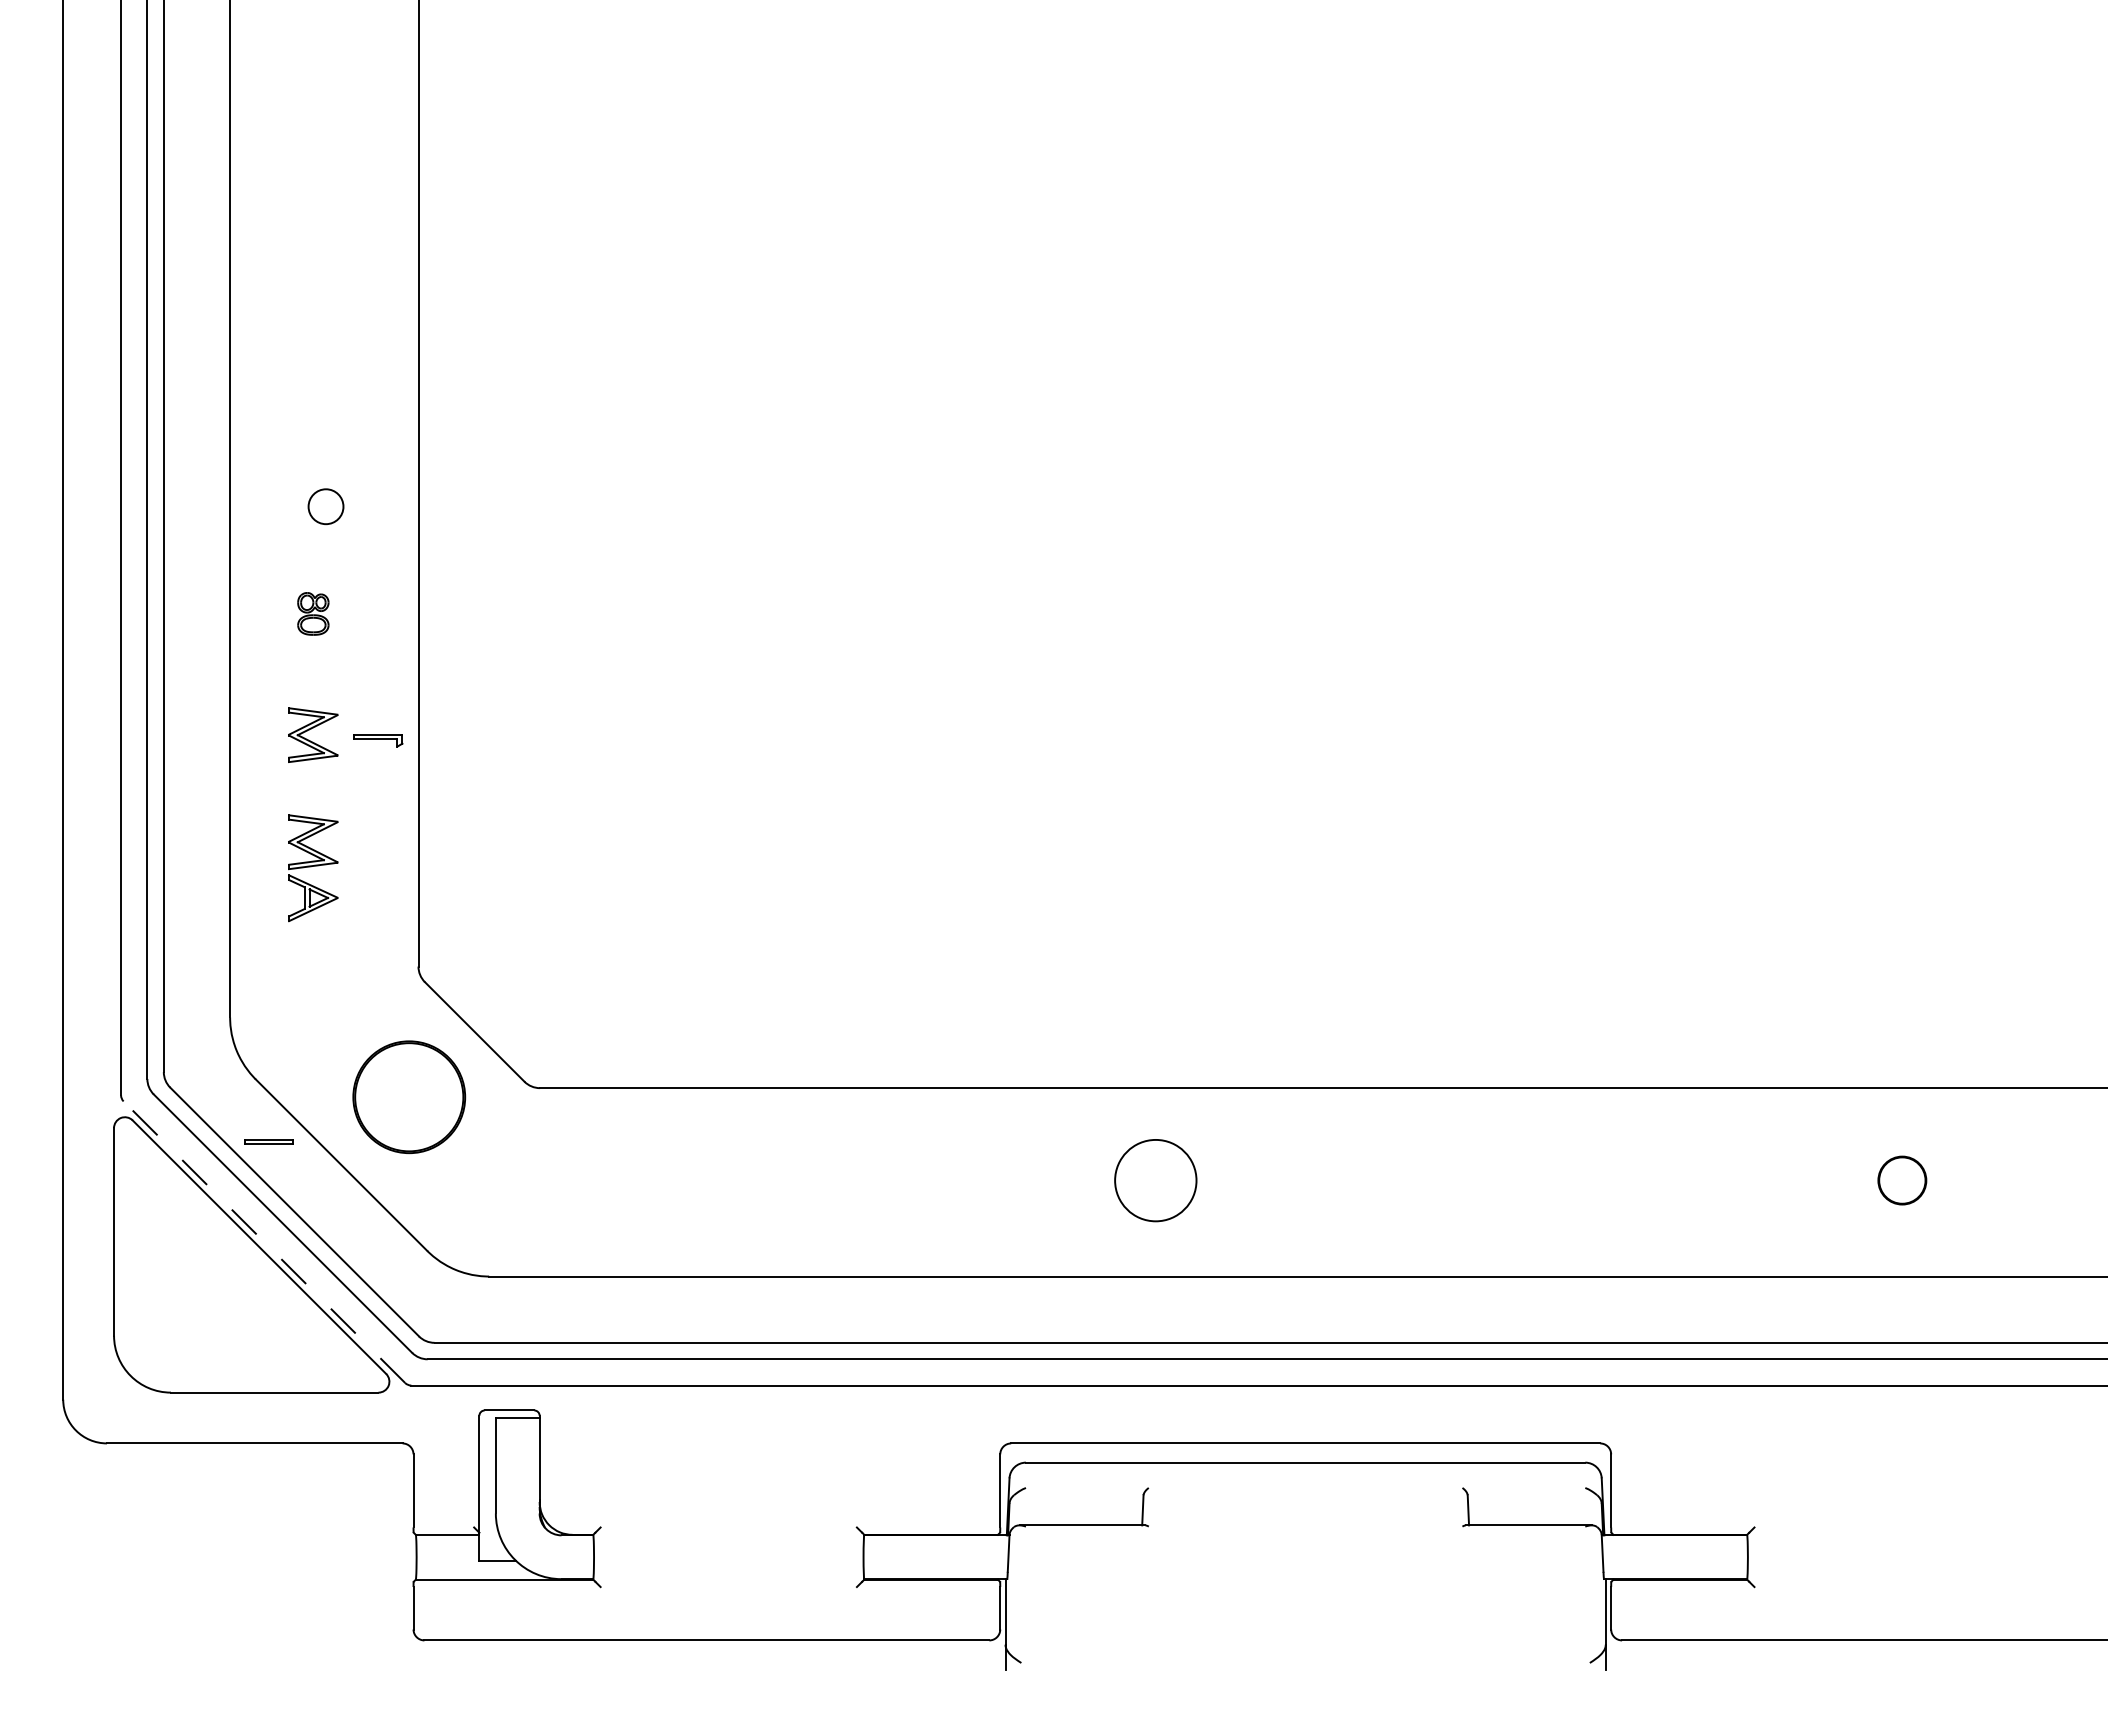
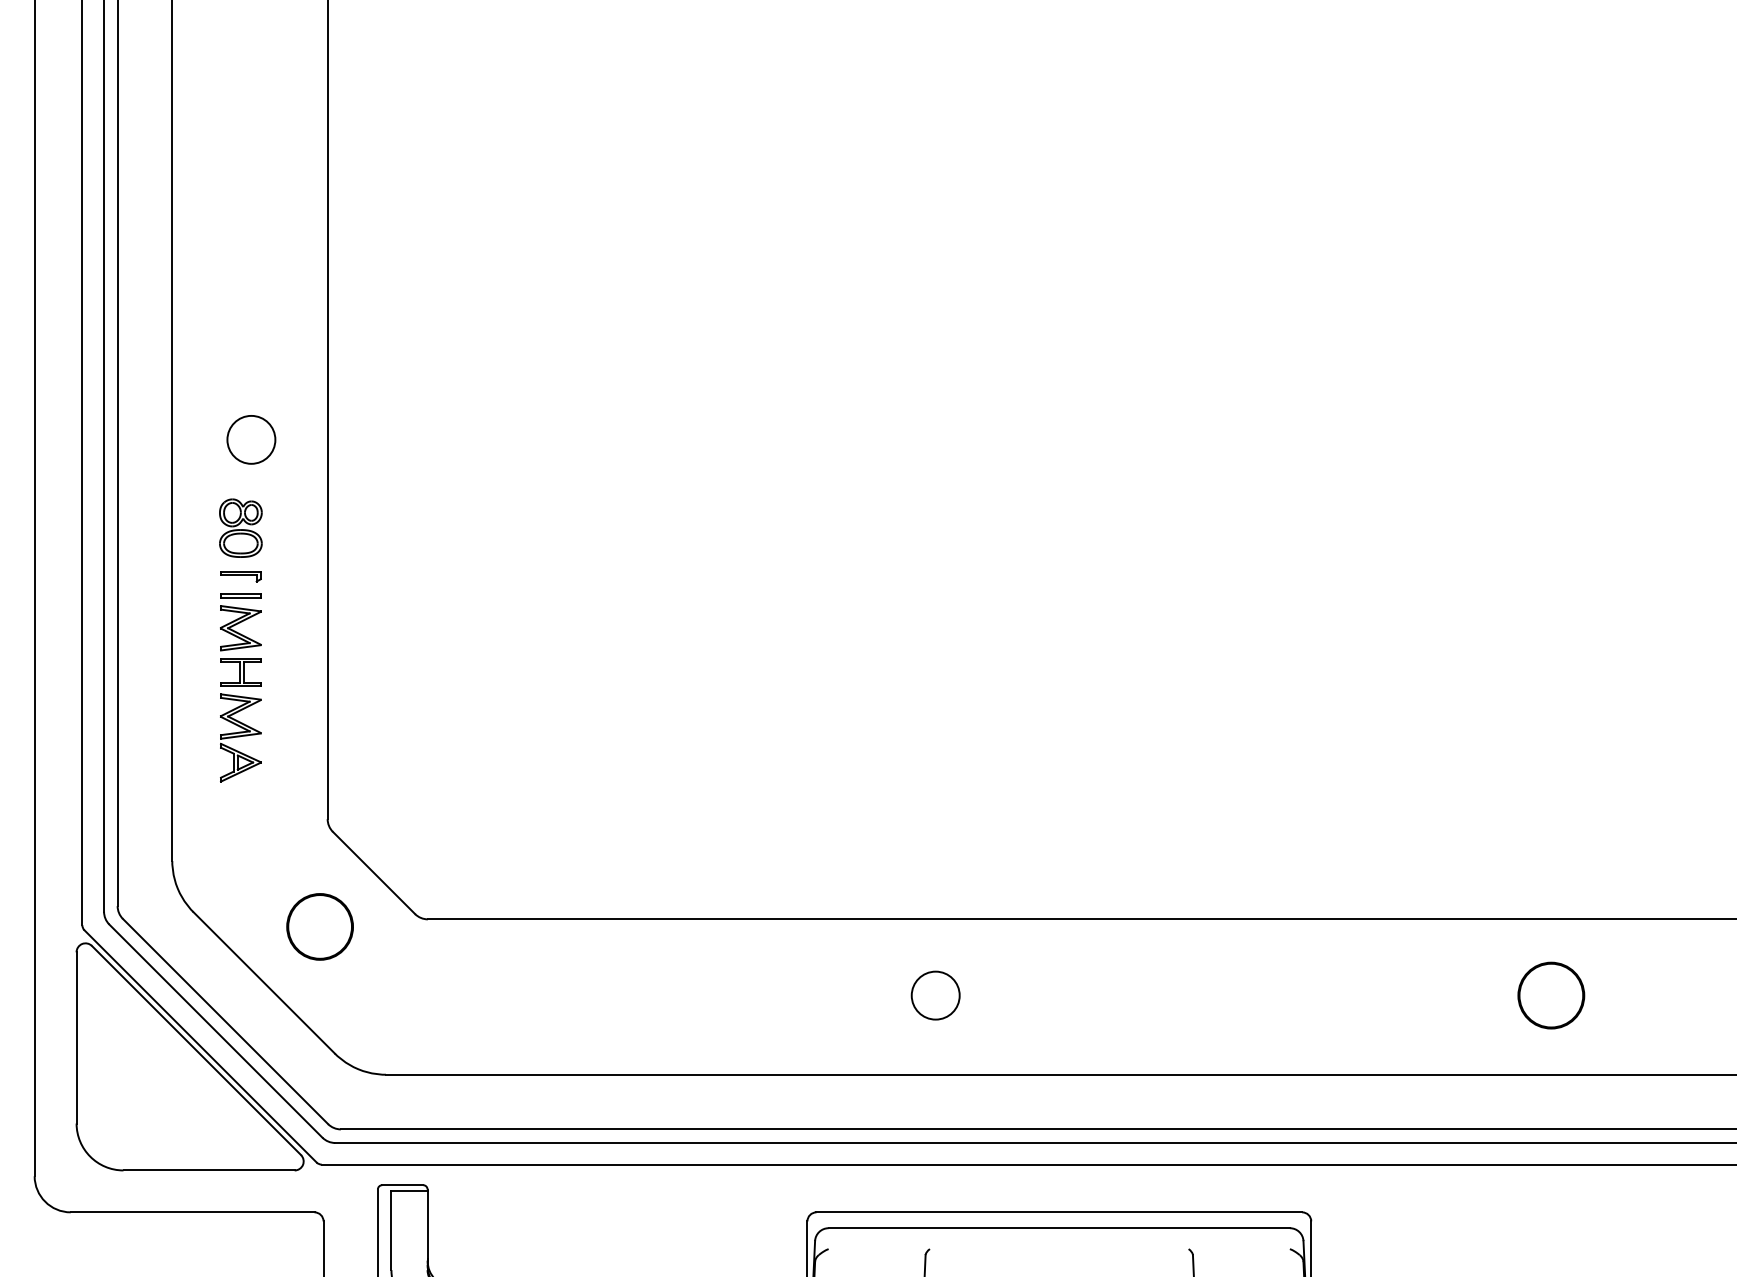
circle: (325, 506) -> (250, 439), size x1.67
part: (313, 613) -> (241, 527), size x1.67
part: (378, 740) -> (241, 576), moved
part: (312, 788) -> (240, 672), added
part: (409, 1097) -> (320, 927), size x0.71
part: (268, 1141) -> (240, 595), moved
circle: (1155, 1180) -> (935, 995), size x0.71
part: (1902, 1180) -> (1551, 995), size x1.67
line: (264, 1241) -> (200, 1045), dashed -> solid

